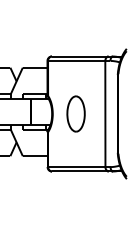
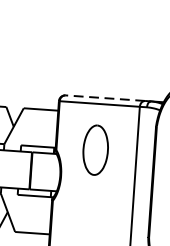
line: (79, 56) -> (104, 98), solid -> dashed
part: (75, 113) -> (94, 149), moved

